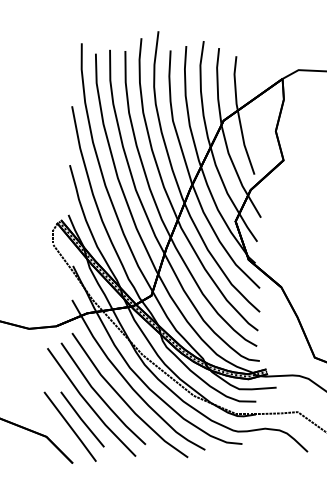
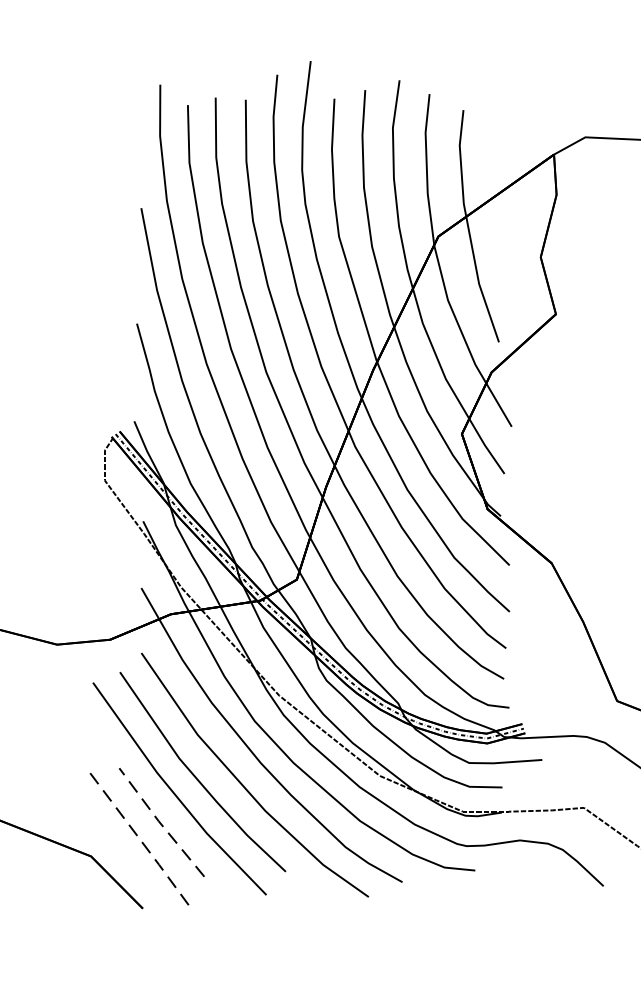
line: (81, 419) -> (159, 822), solid -> dashed
line: (70, 426) -> (138, 836), solid -> dashed

